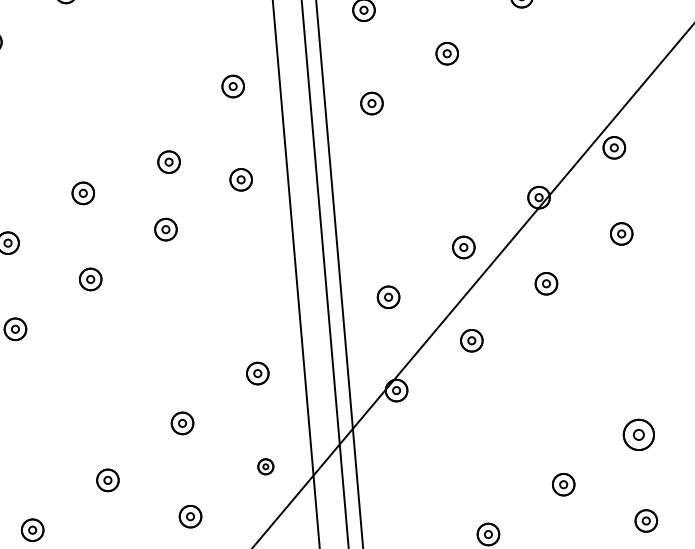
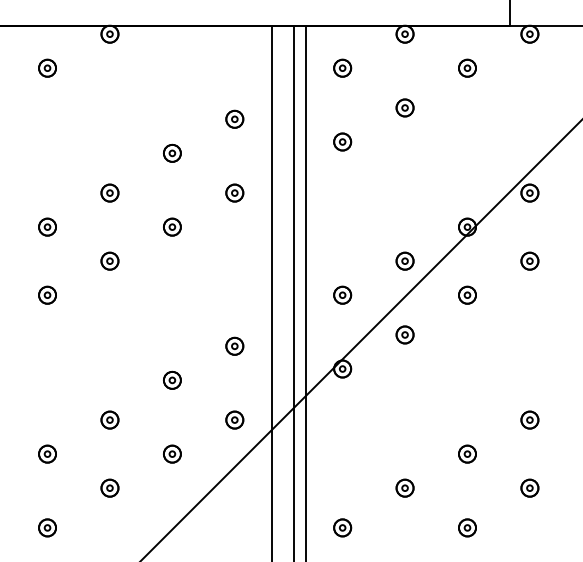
part: (169, 161) -> (172, 152), moved
part: (638, 434) -> (529, 419), size x0.71
part: (265, 466) -> (234, 419), size x1.43

